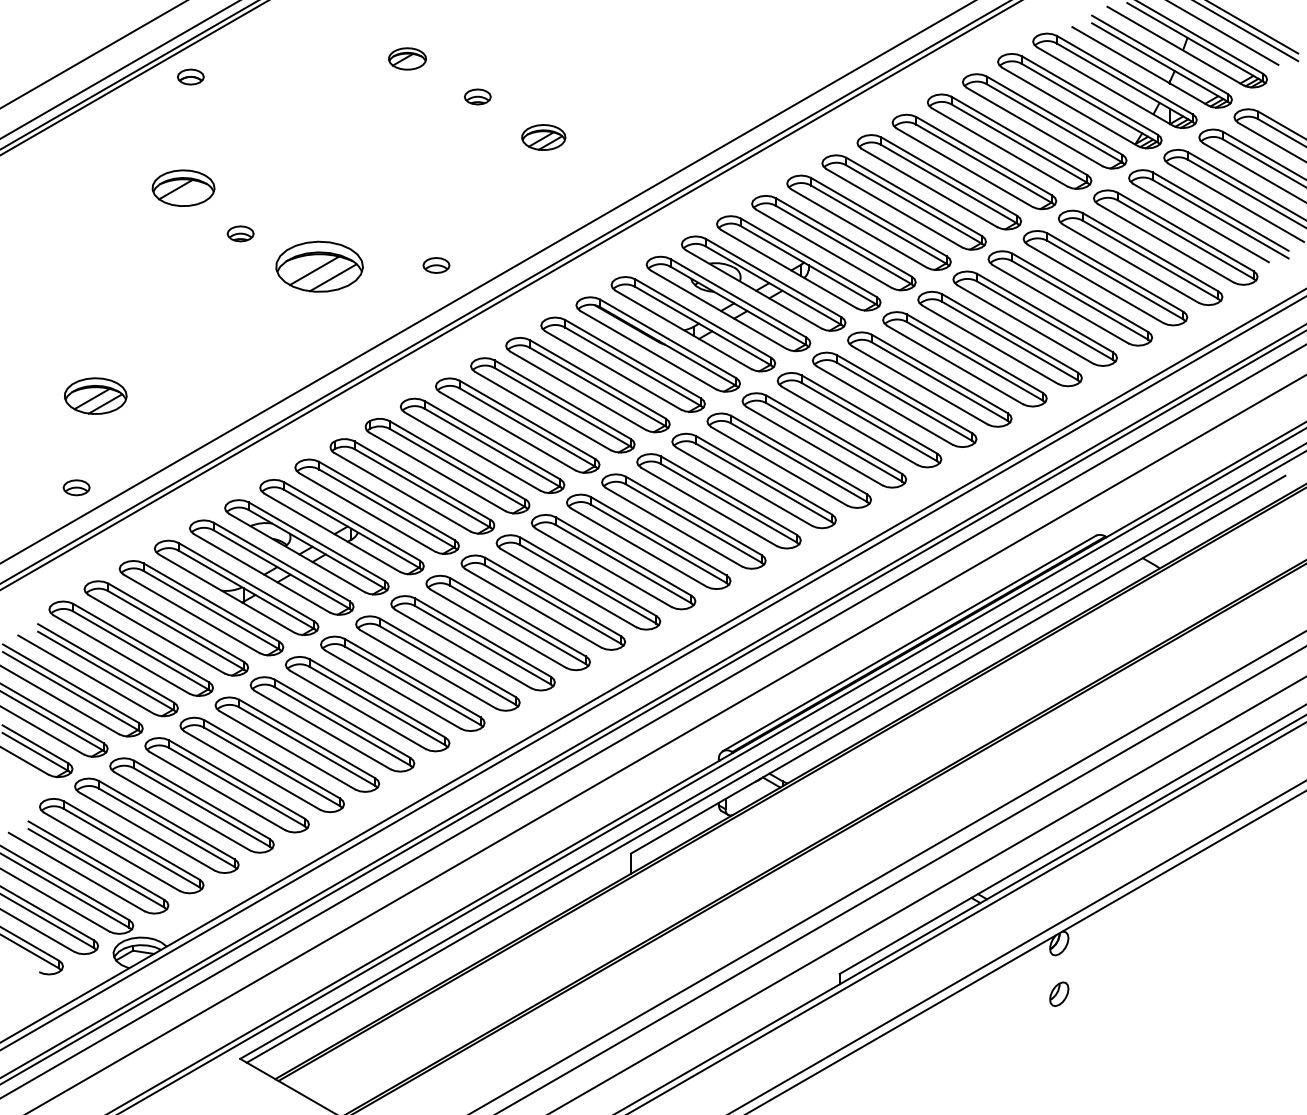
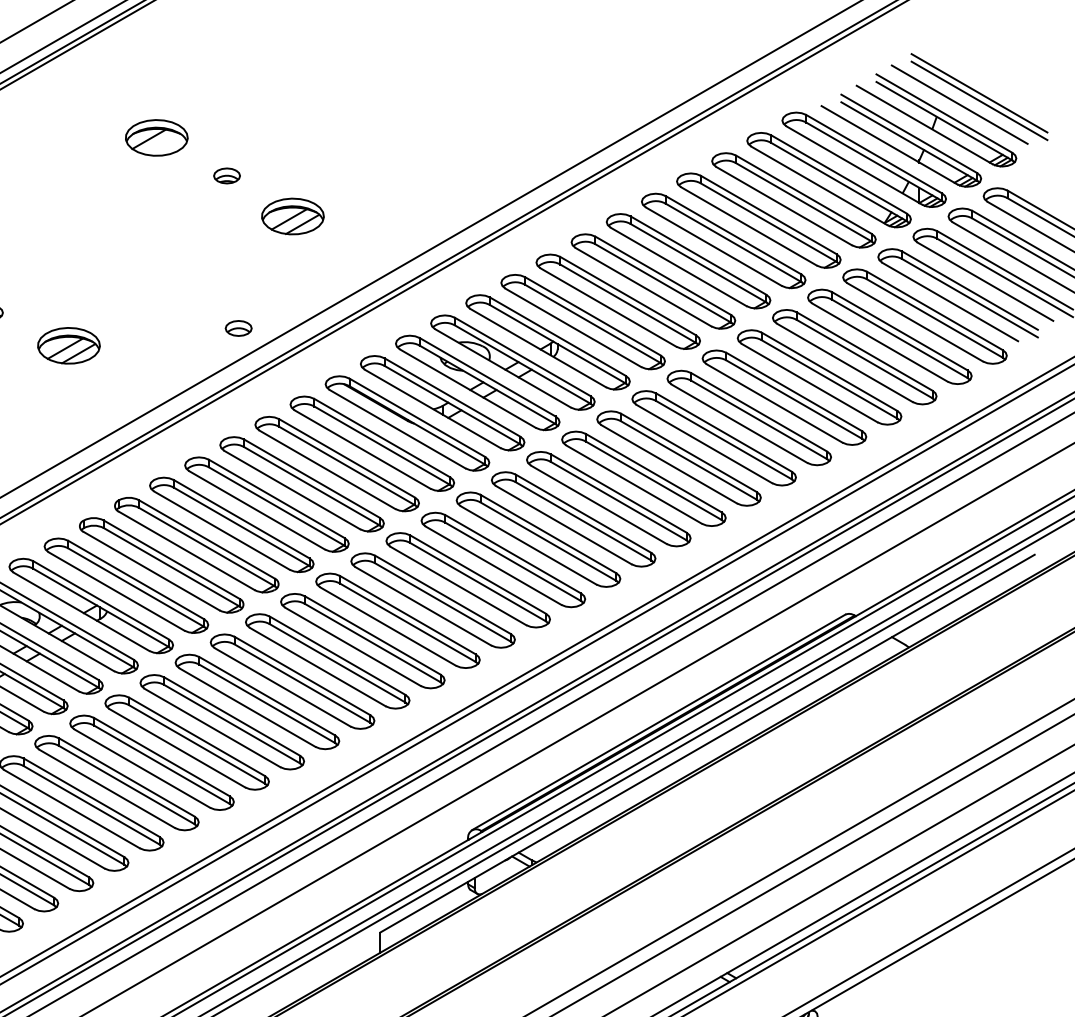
part: (407, 58) -> (156, 137), size x1.67
part: (543, 137) -> (292, 216), size x1.43
part: (436, 265) -> (238, 328), moved
part: (319, 266) -> (68, 345), size x0.71

